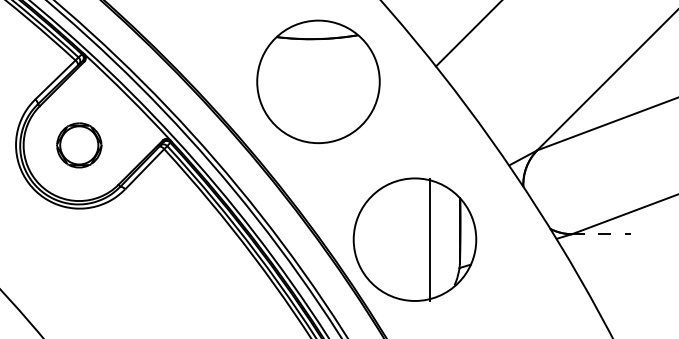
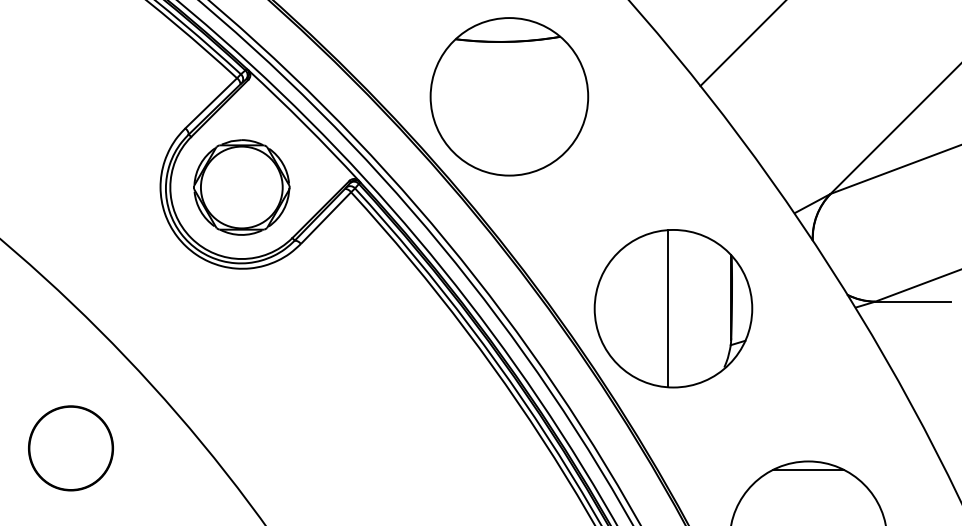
part: (318, 81) -> (509, 96), moved
part: (78, 145) -> (241, 187), size x1.67
line: (601, 234) -> (913, 301), dashed -> solid
line: (430, 239) -> (668, 308), moved

